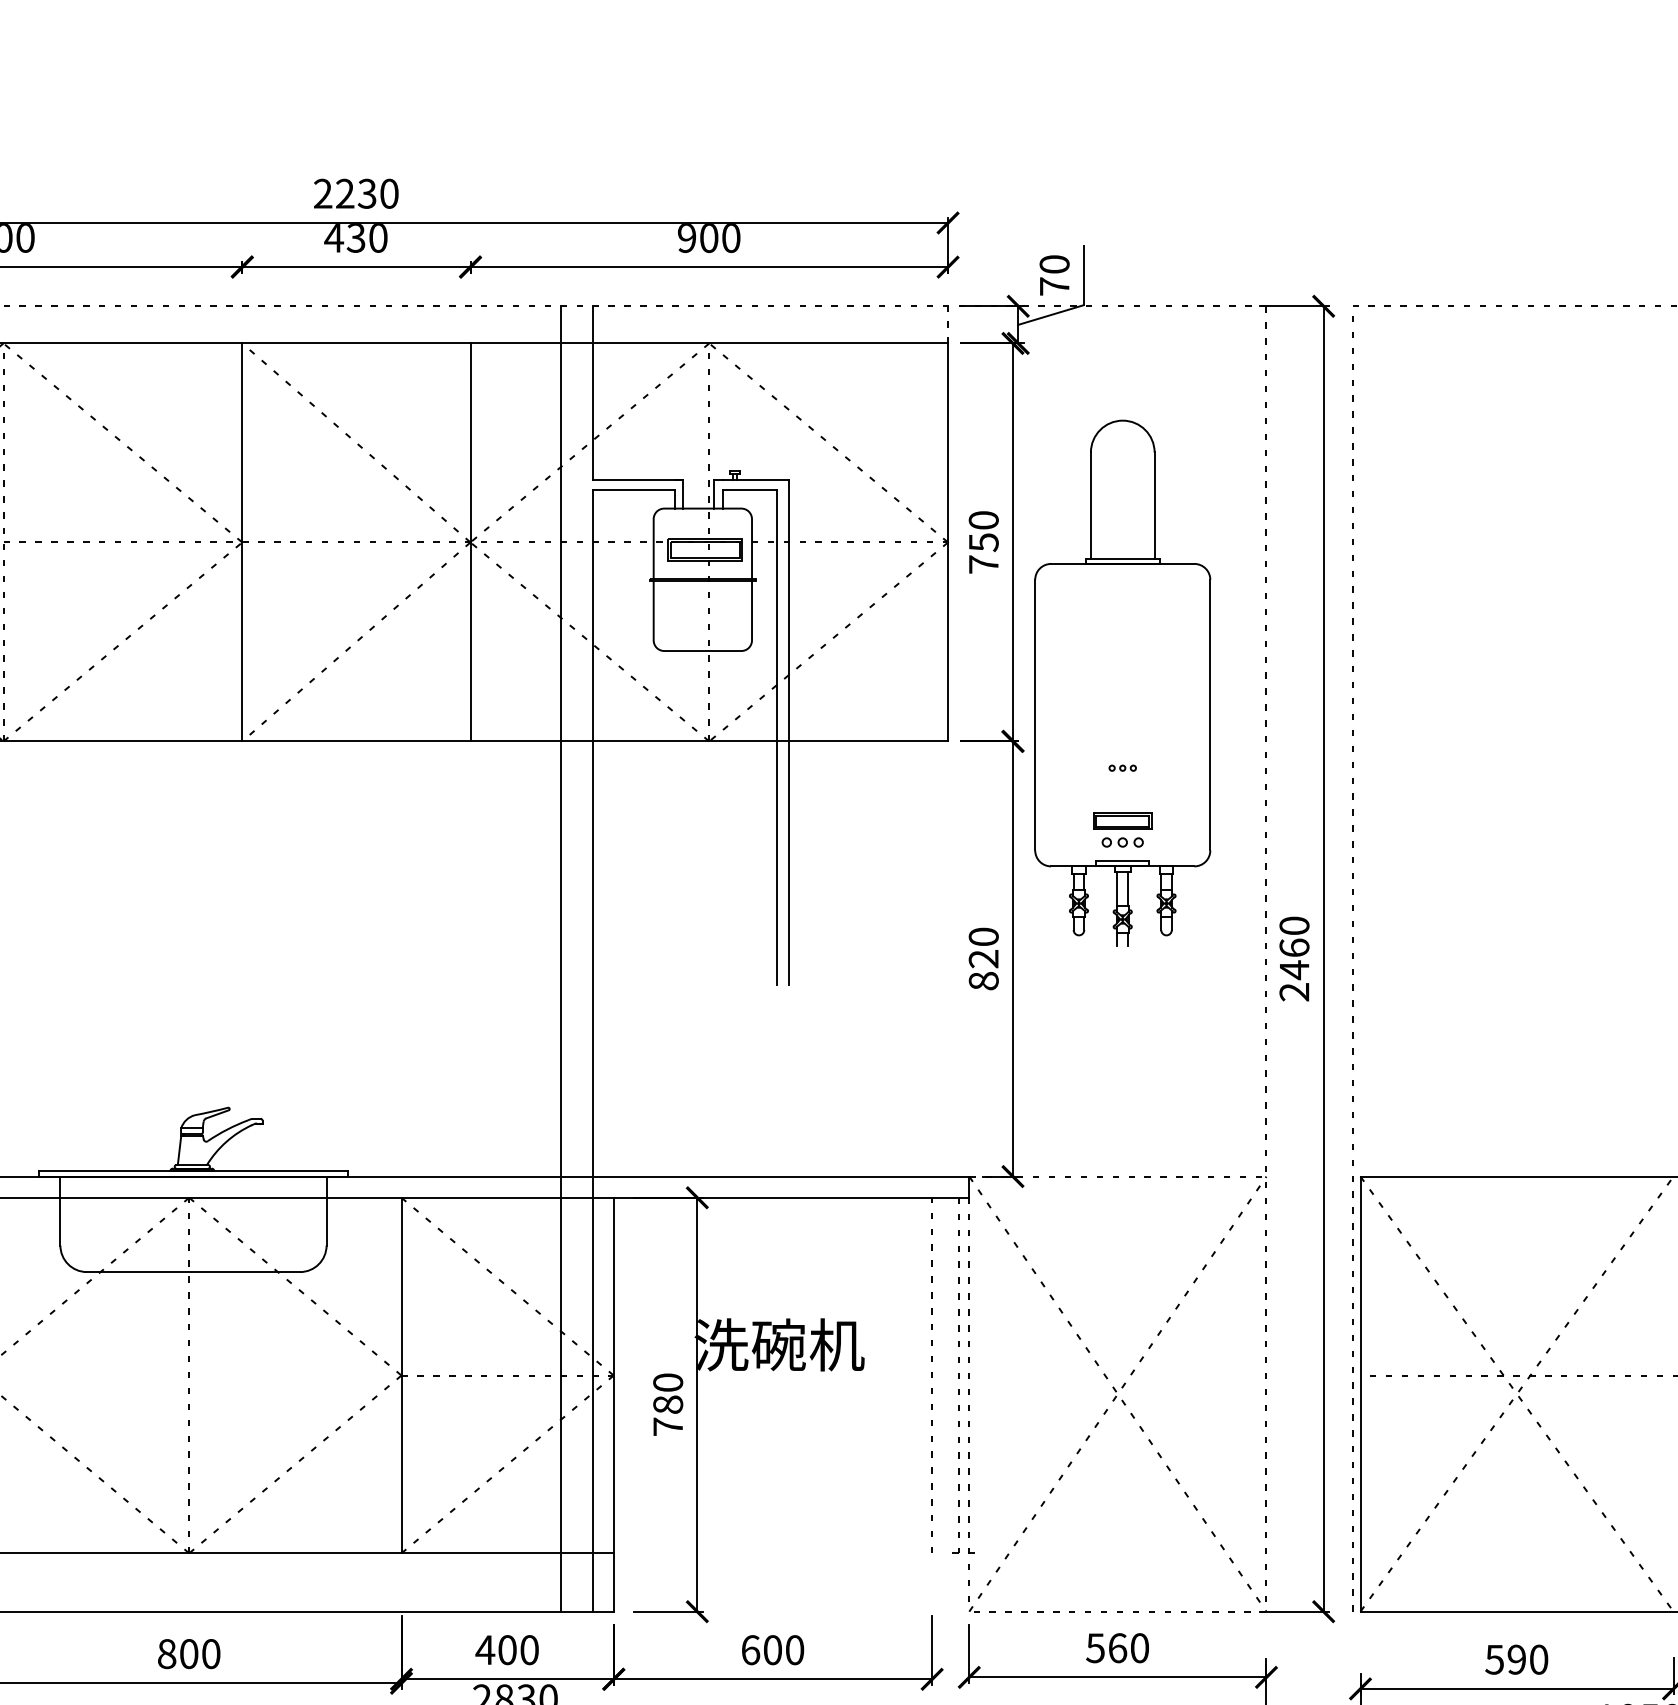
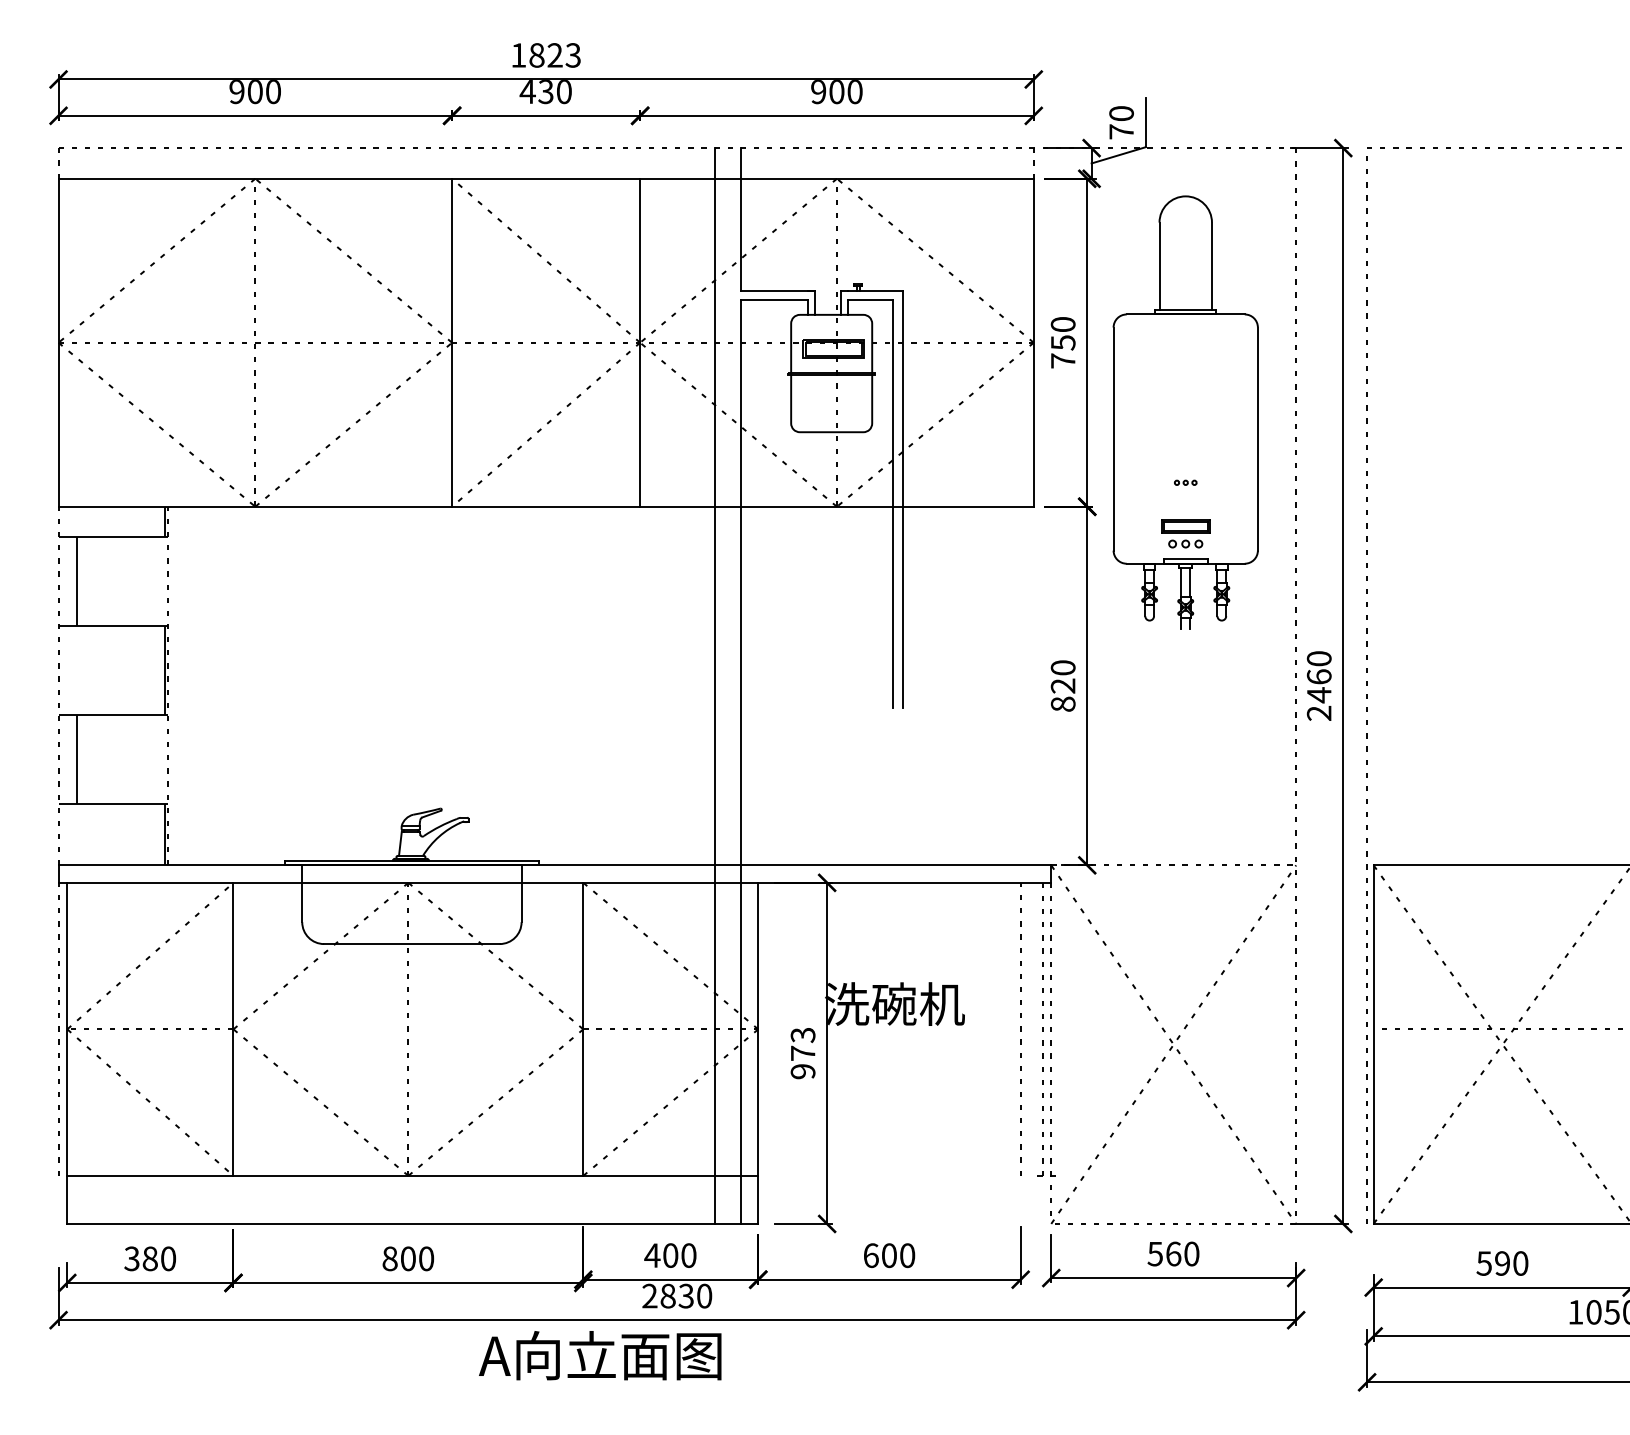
text: (355, 193) -> (545, 55), 2230 -> 1823
part: (1122, 682) -> (1185, 412), moved
text: (667, 1404) -> (802, 1053), 780 -> 973

